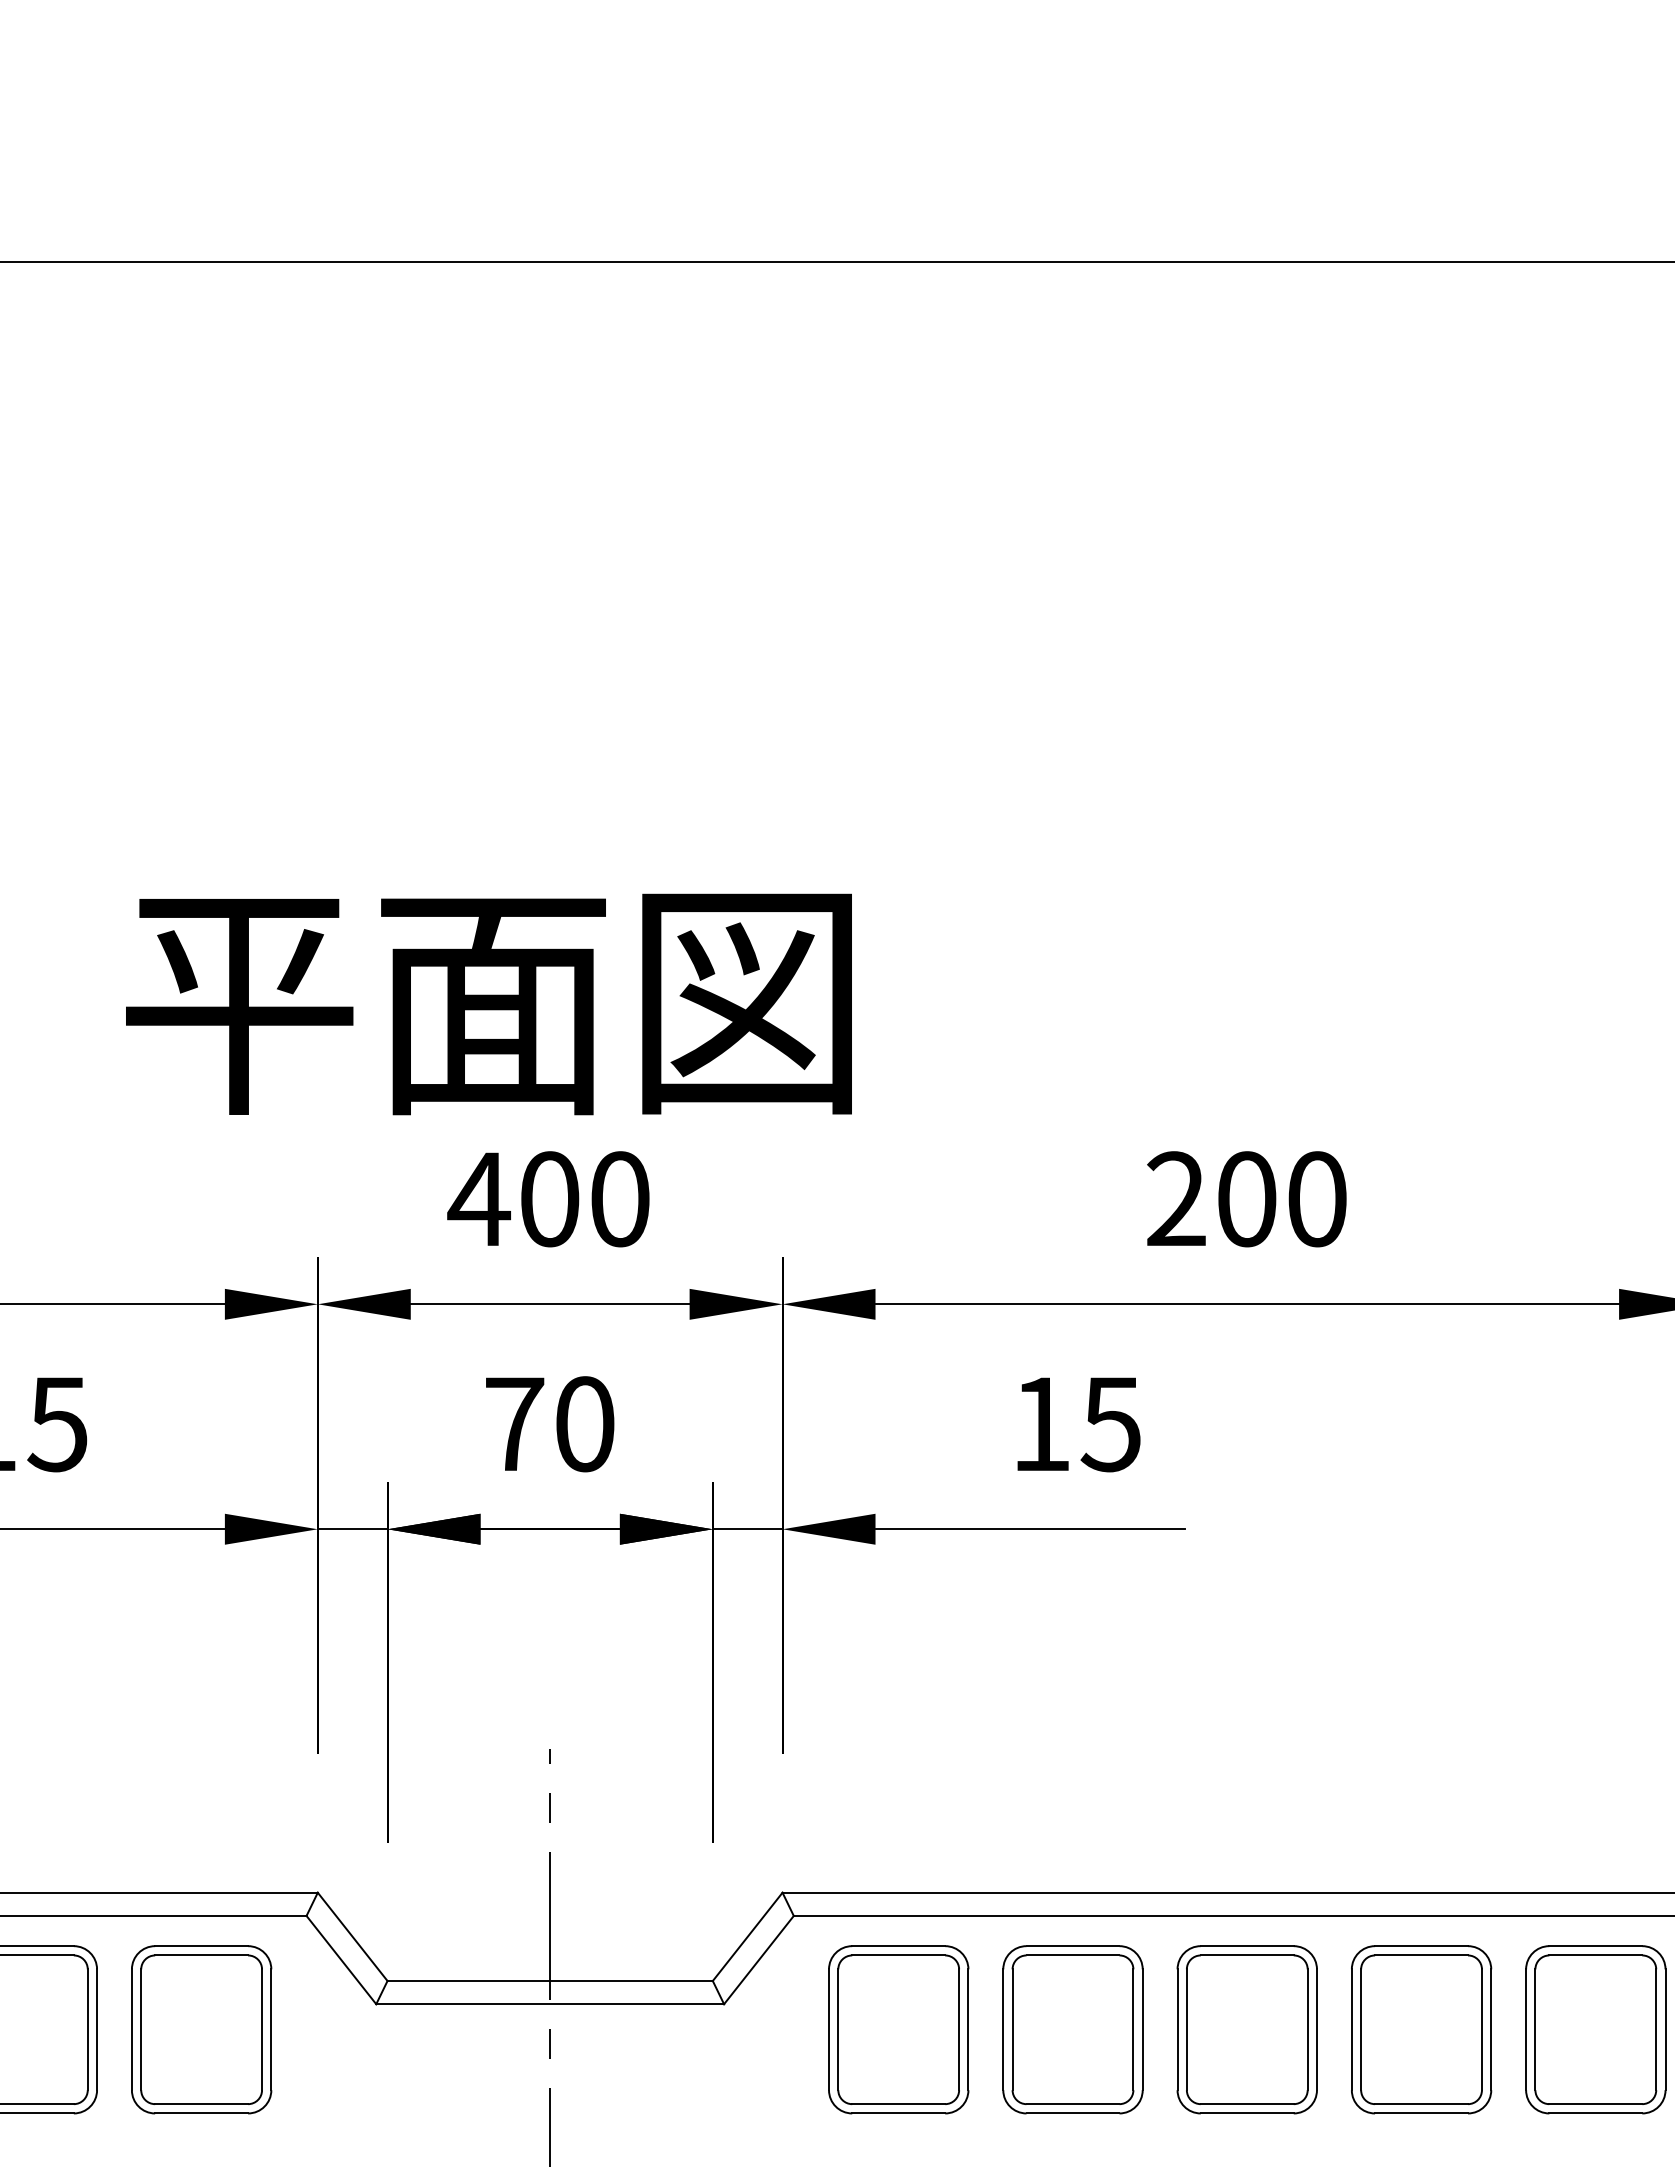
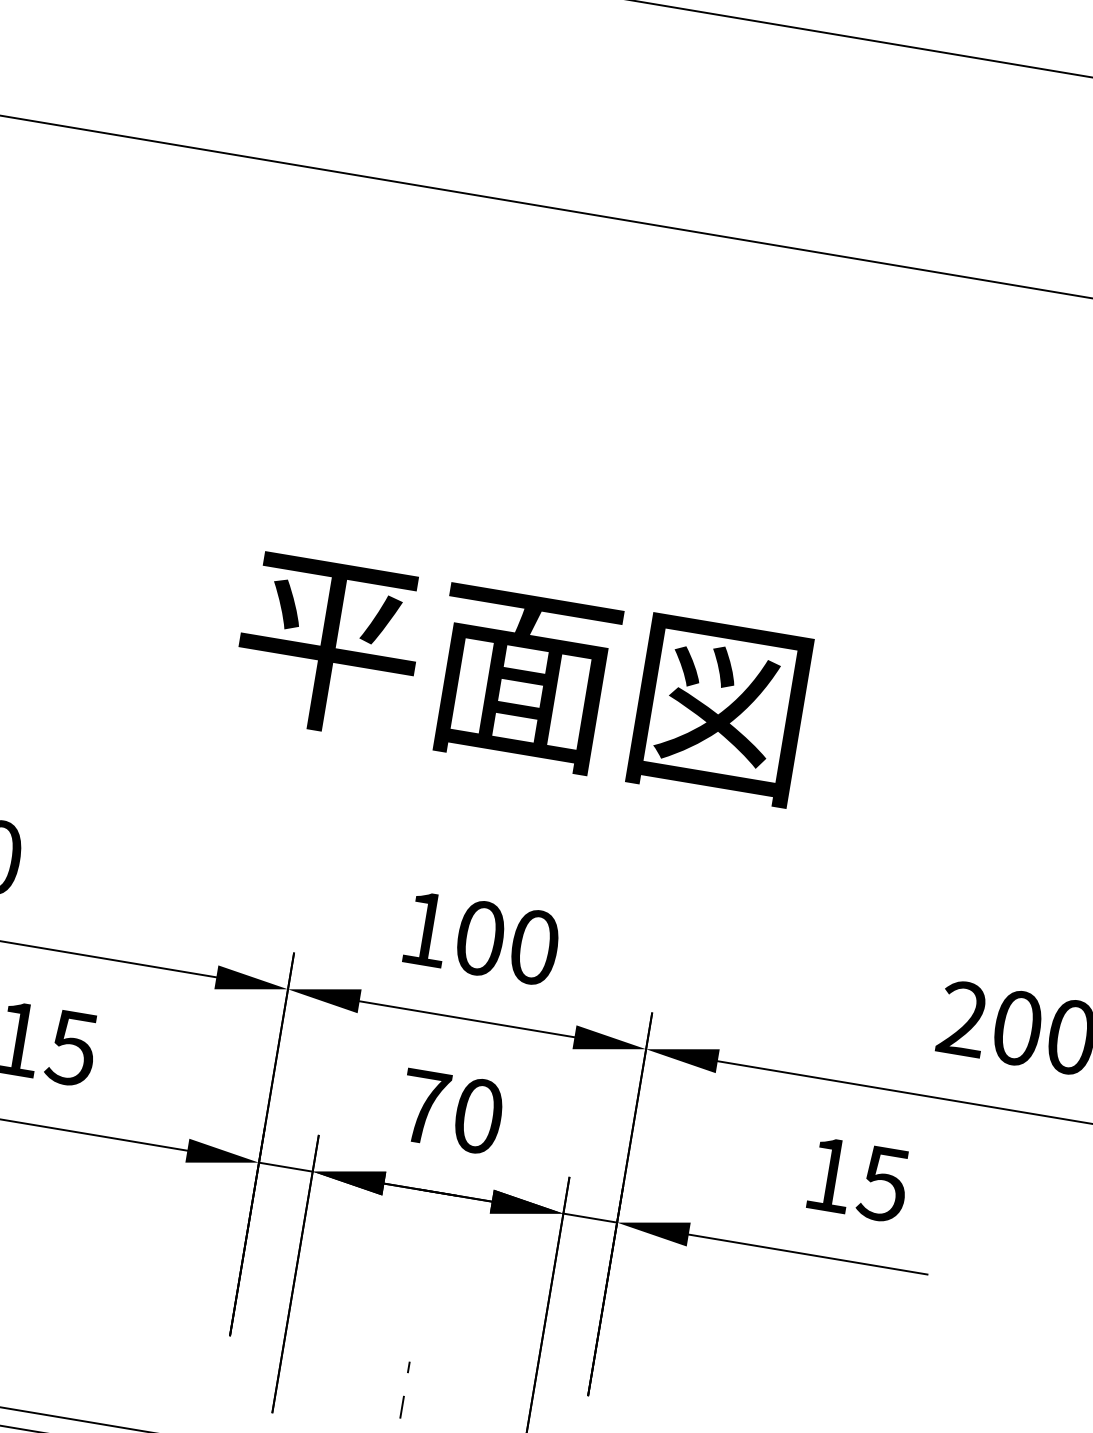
text: (488, 1004) -> (520, 677), moved
text: (478, 1198) -> (425, 928), 400 -> 100

